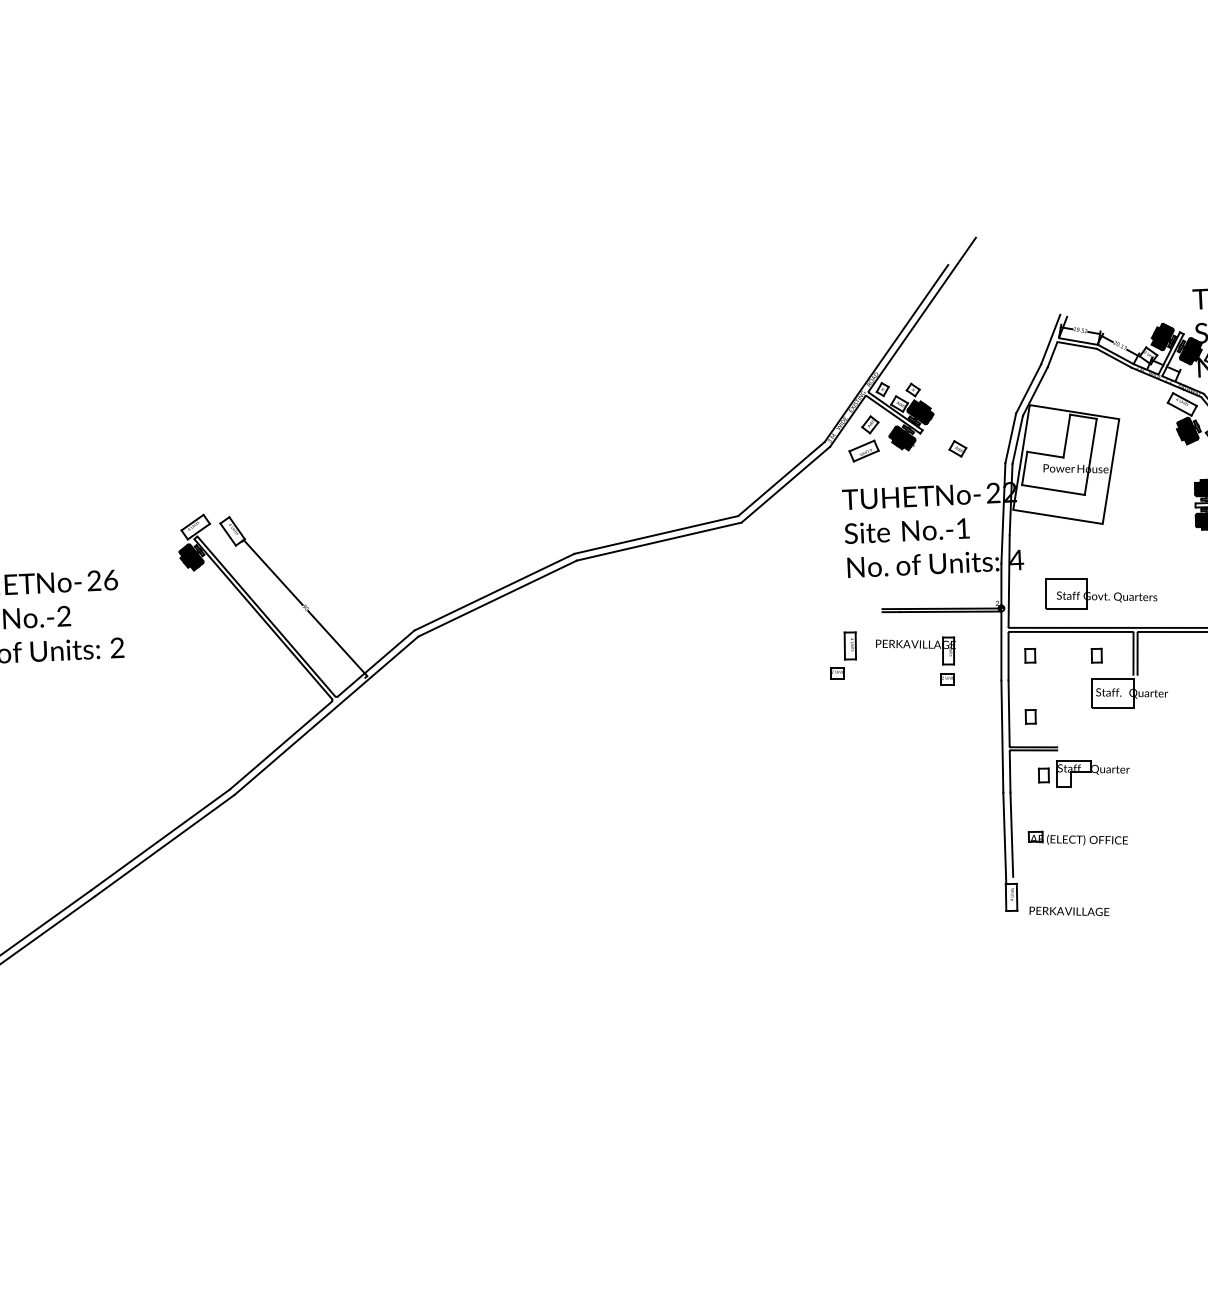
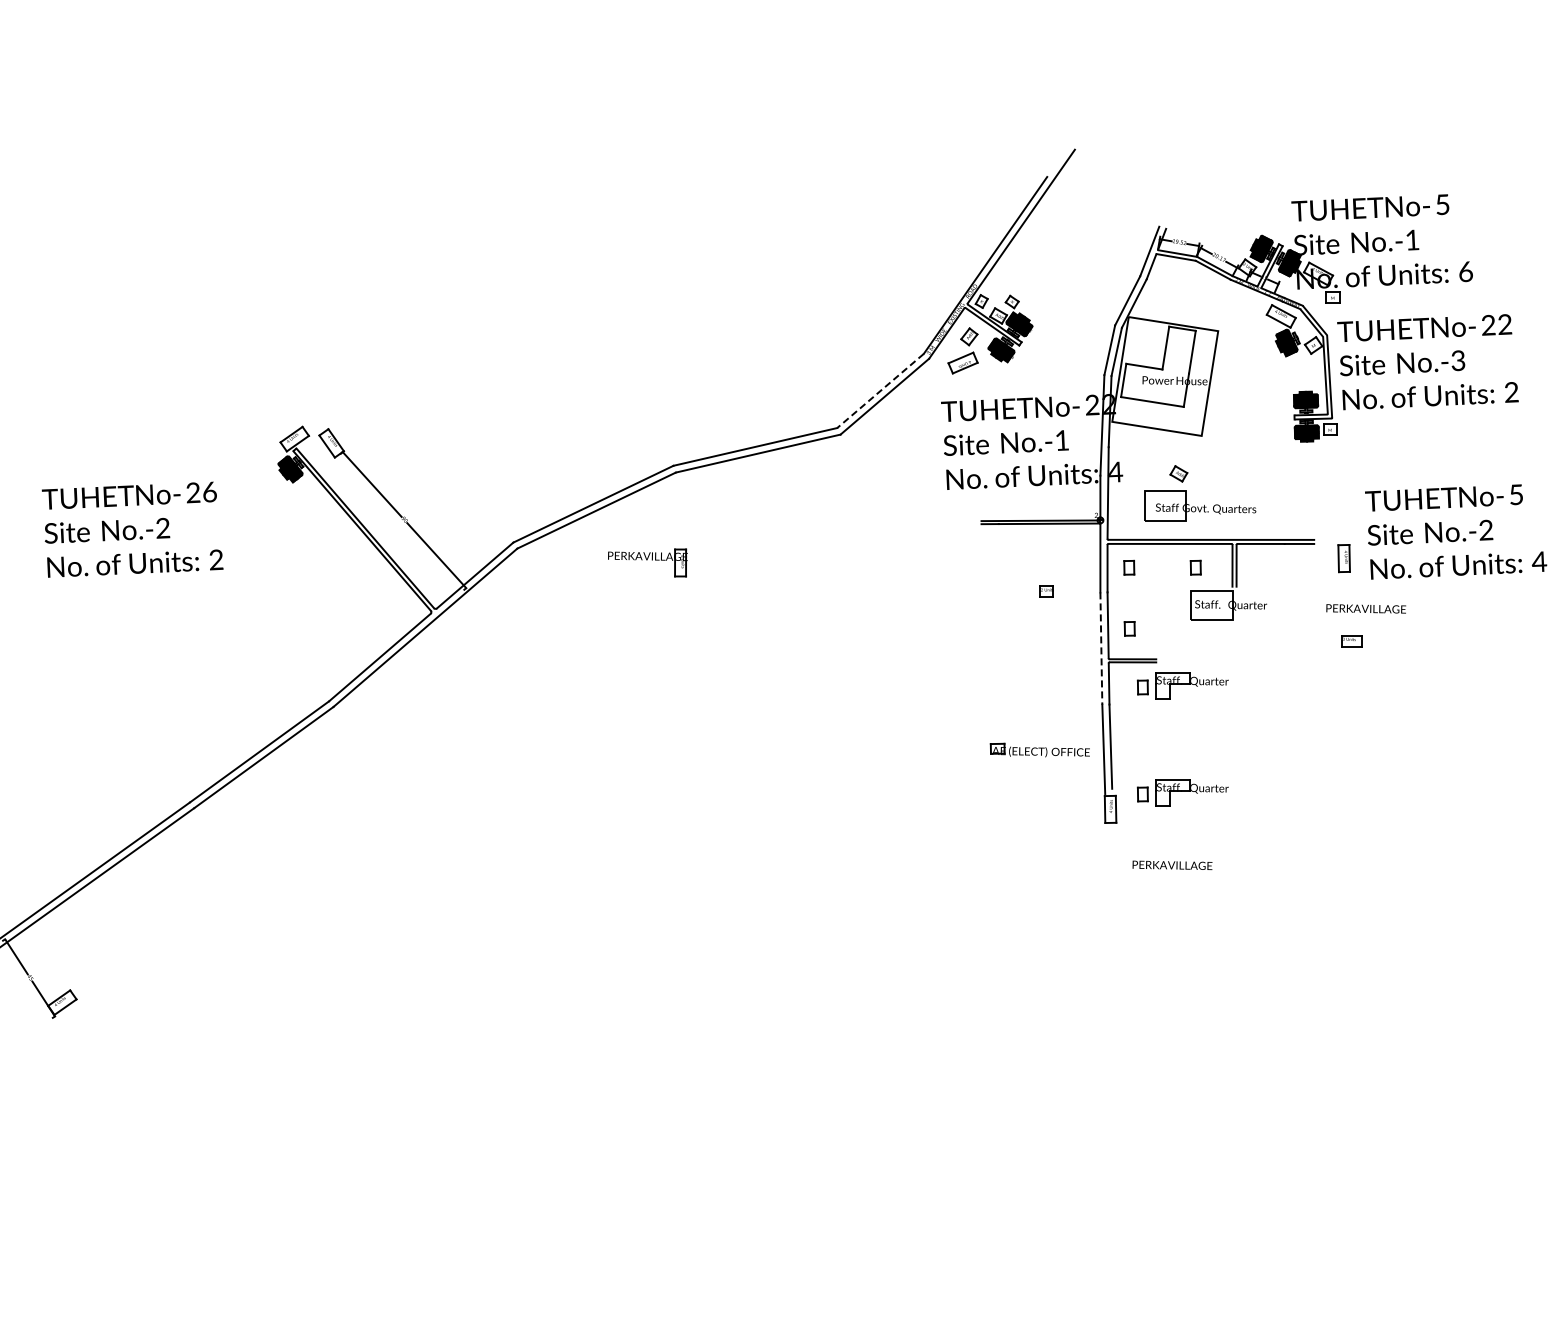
part: (957, 448) -> (1178, 473), moved
line: (781, 478) -> (880, 390), solid -> dashed
part: (915, 650) -> (647, 562), moved
part: (843, 655) -> (942, 567), removed
line: (1002, 737) -> (1101, 649), solid -> dashed
part: (1077, 837) -> (1039, 749), moved
part: (1083, 880) -> (1182, 792), added
text: (1069, 911) -> (1172, 865), moved

